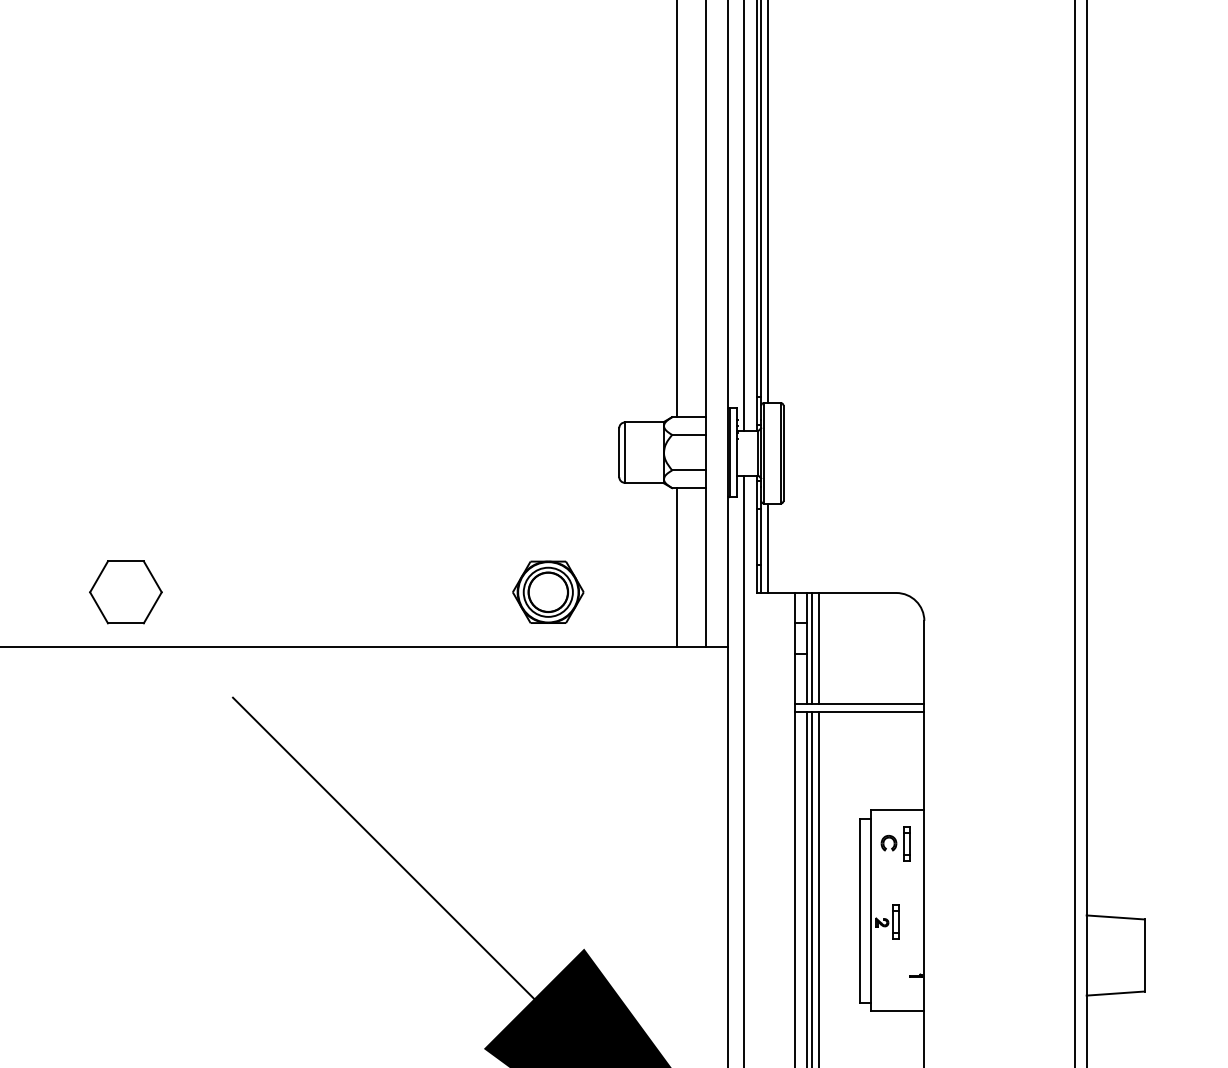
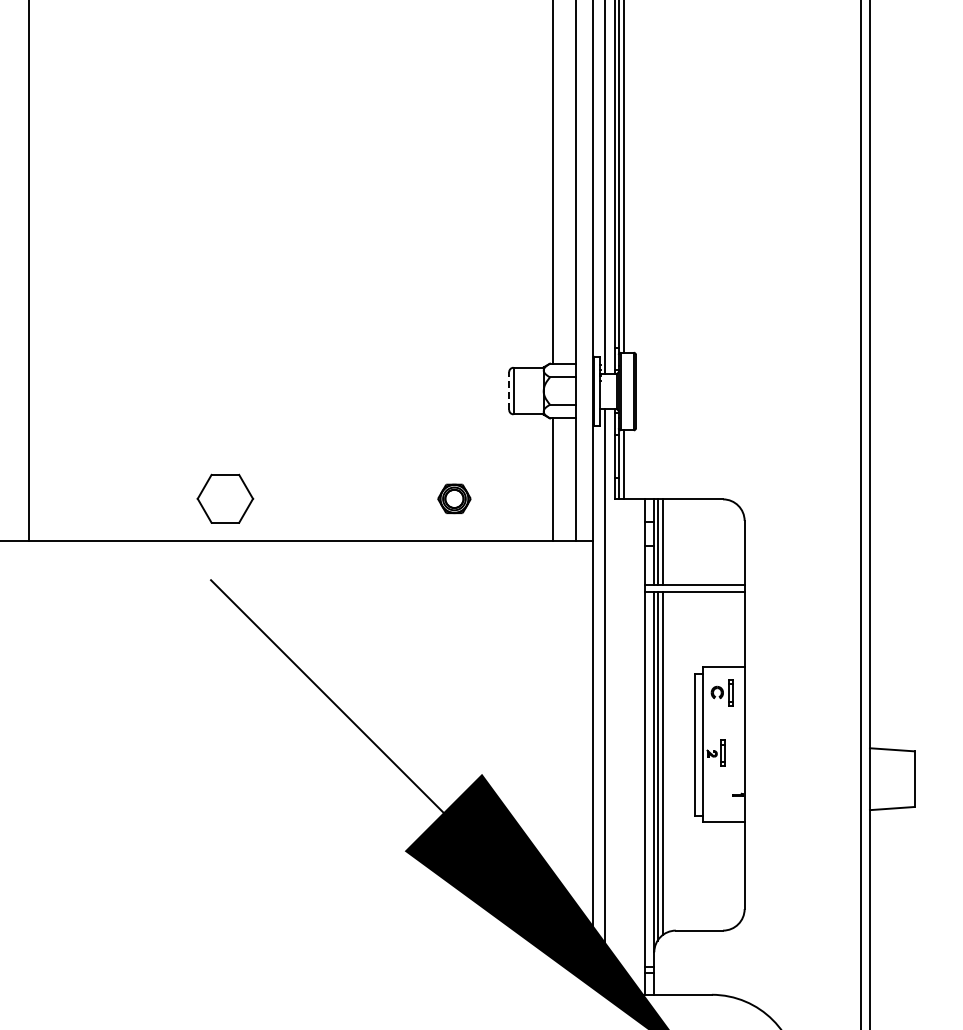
line: (619, 453) -> (509, 391), solid -> dashed
part: (126, 591) -> (225, 498), moved
part: (548, 591) -> (454, 498), size x0.6

